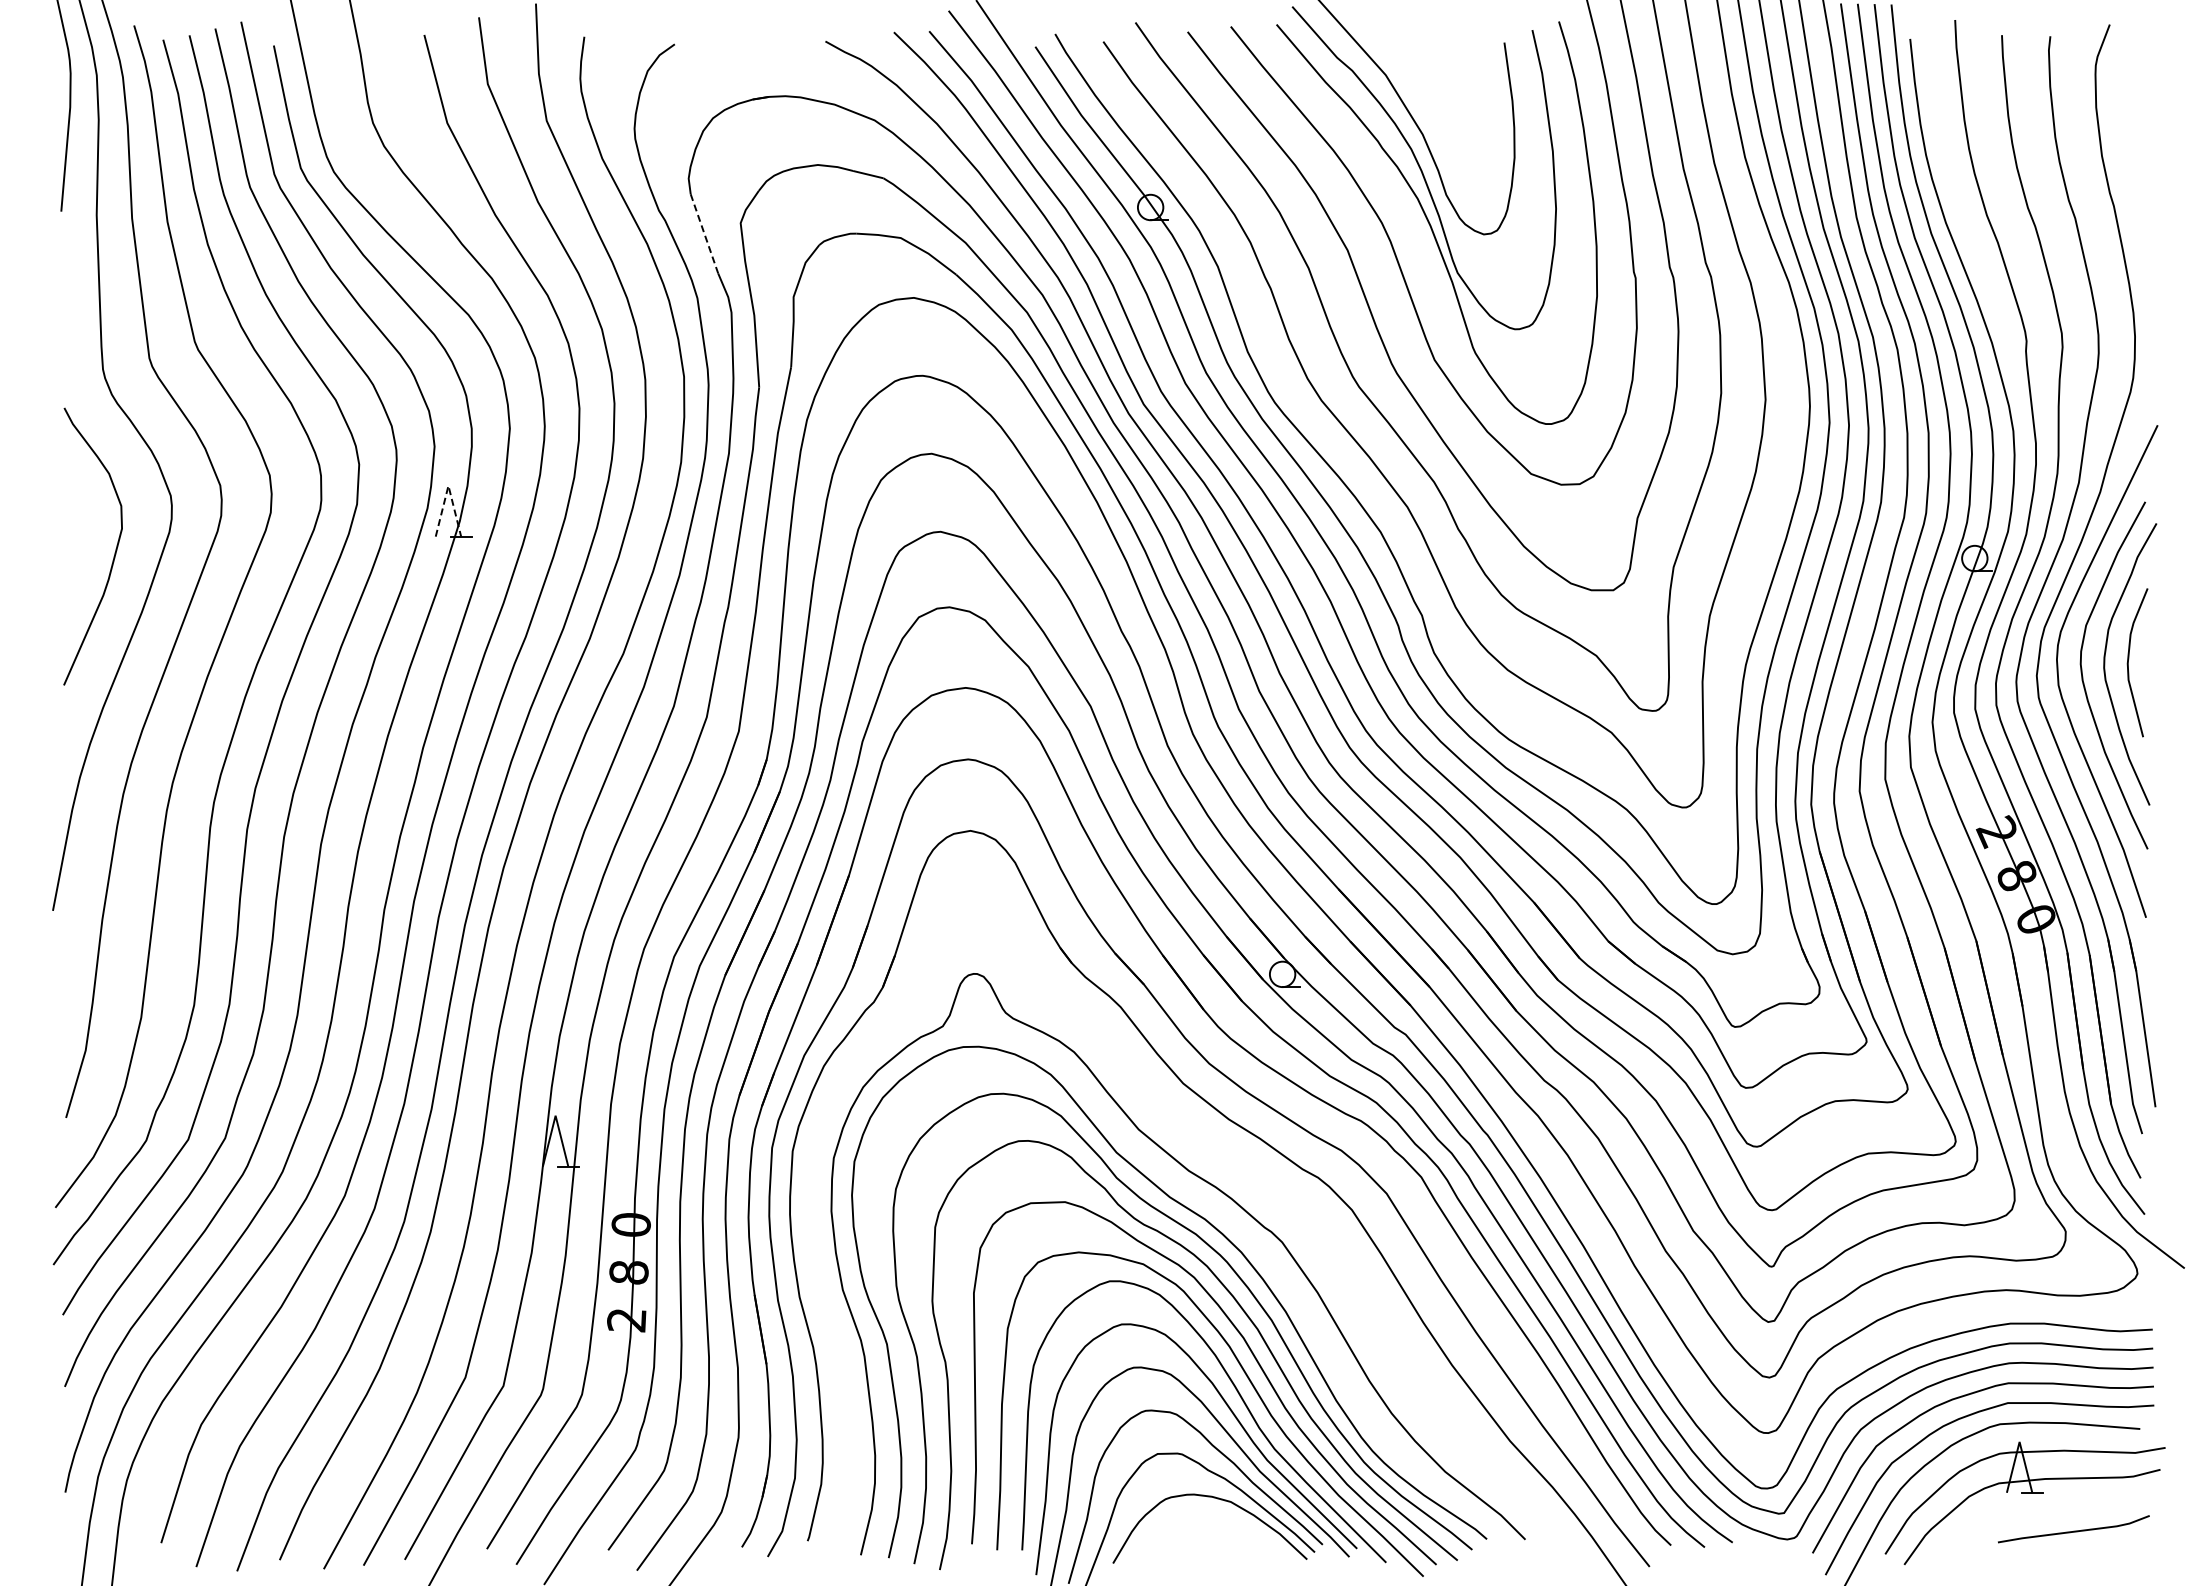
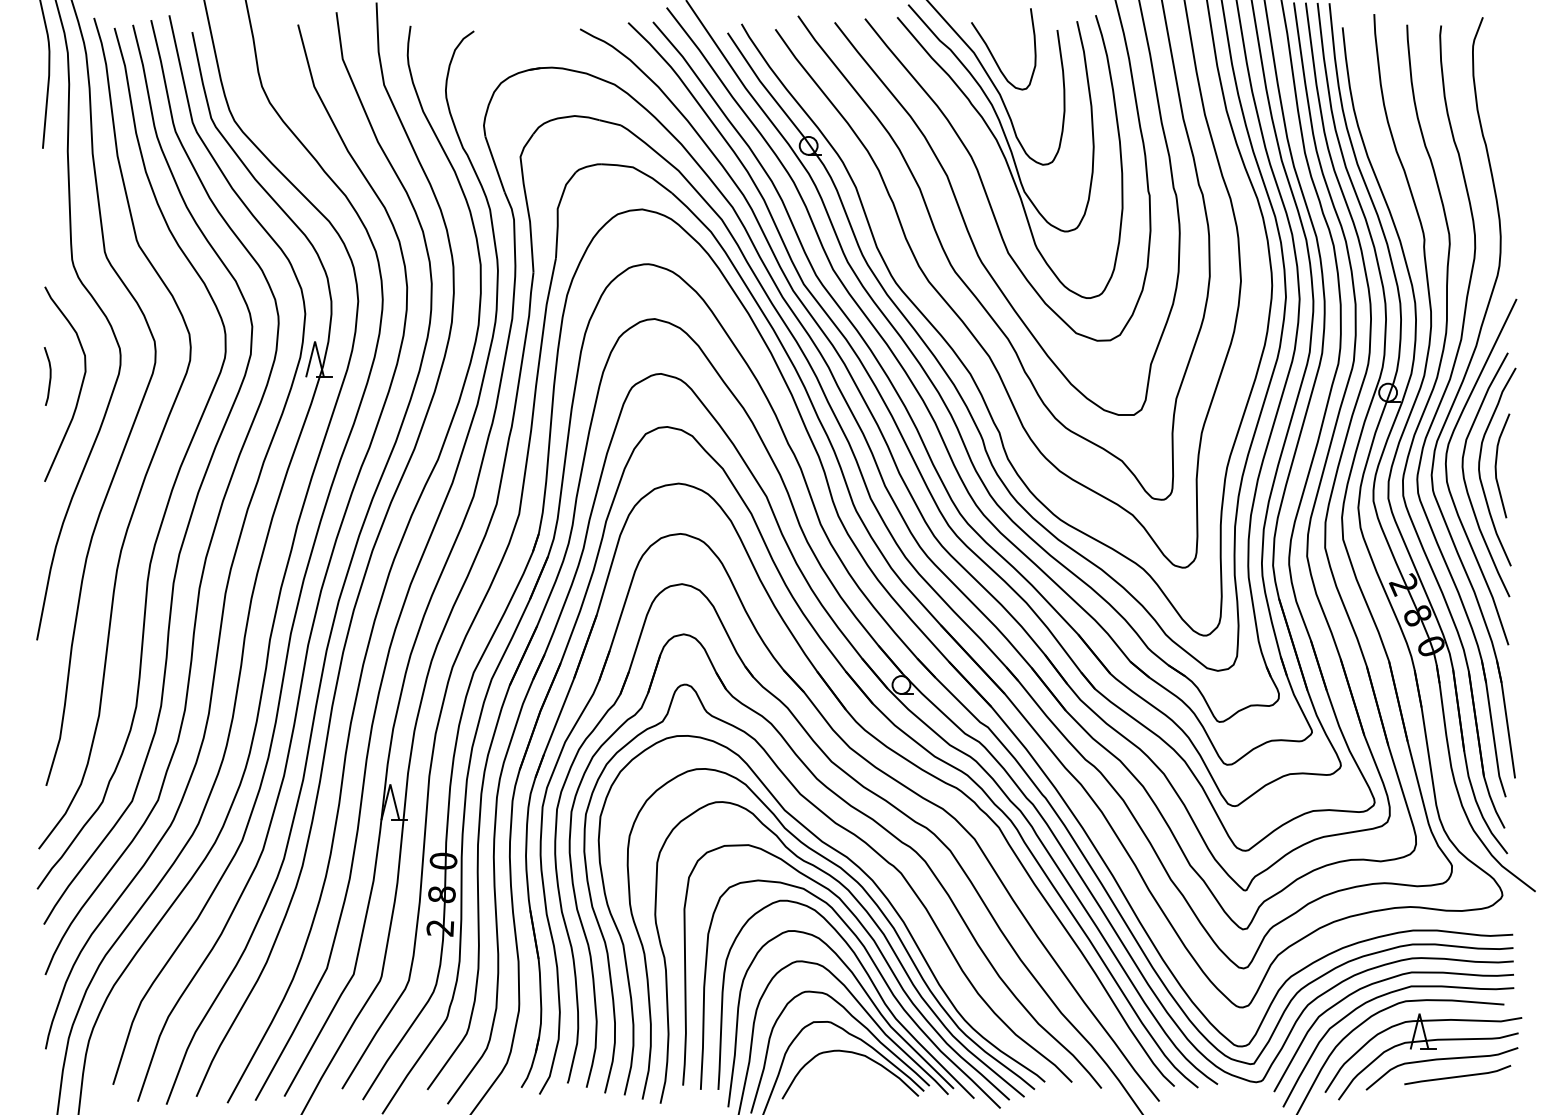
curve: (1413, 79) -> (993, 55), added
line: (704, 233) -> (495, 164), dashed -> solid
line: (448, 485) -> (315, 341), dashed -> solid
curve: (71, 535) -> (50, 376), added
part: (1229, 1159) -> (864, 815), added
curve: (2051, 1507) -> (1441, 1059), added

